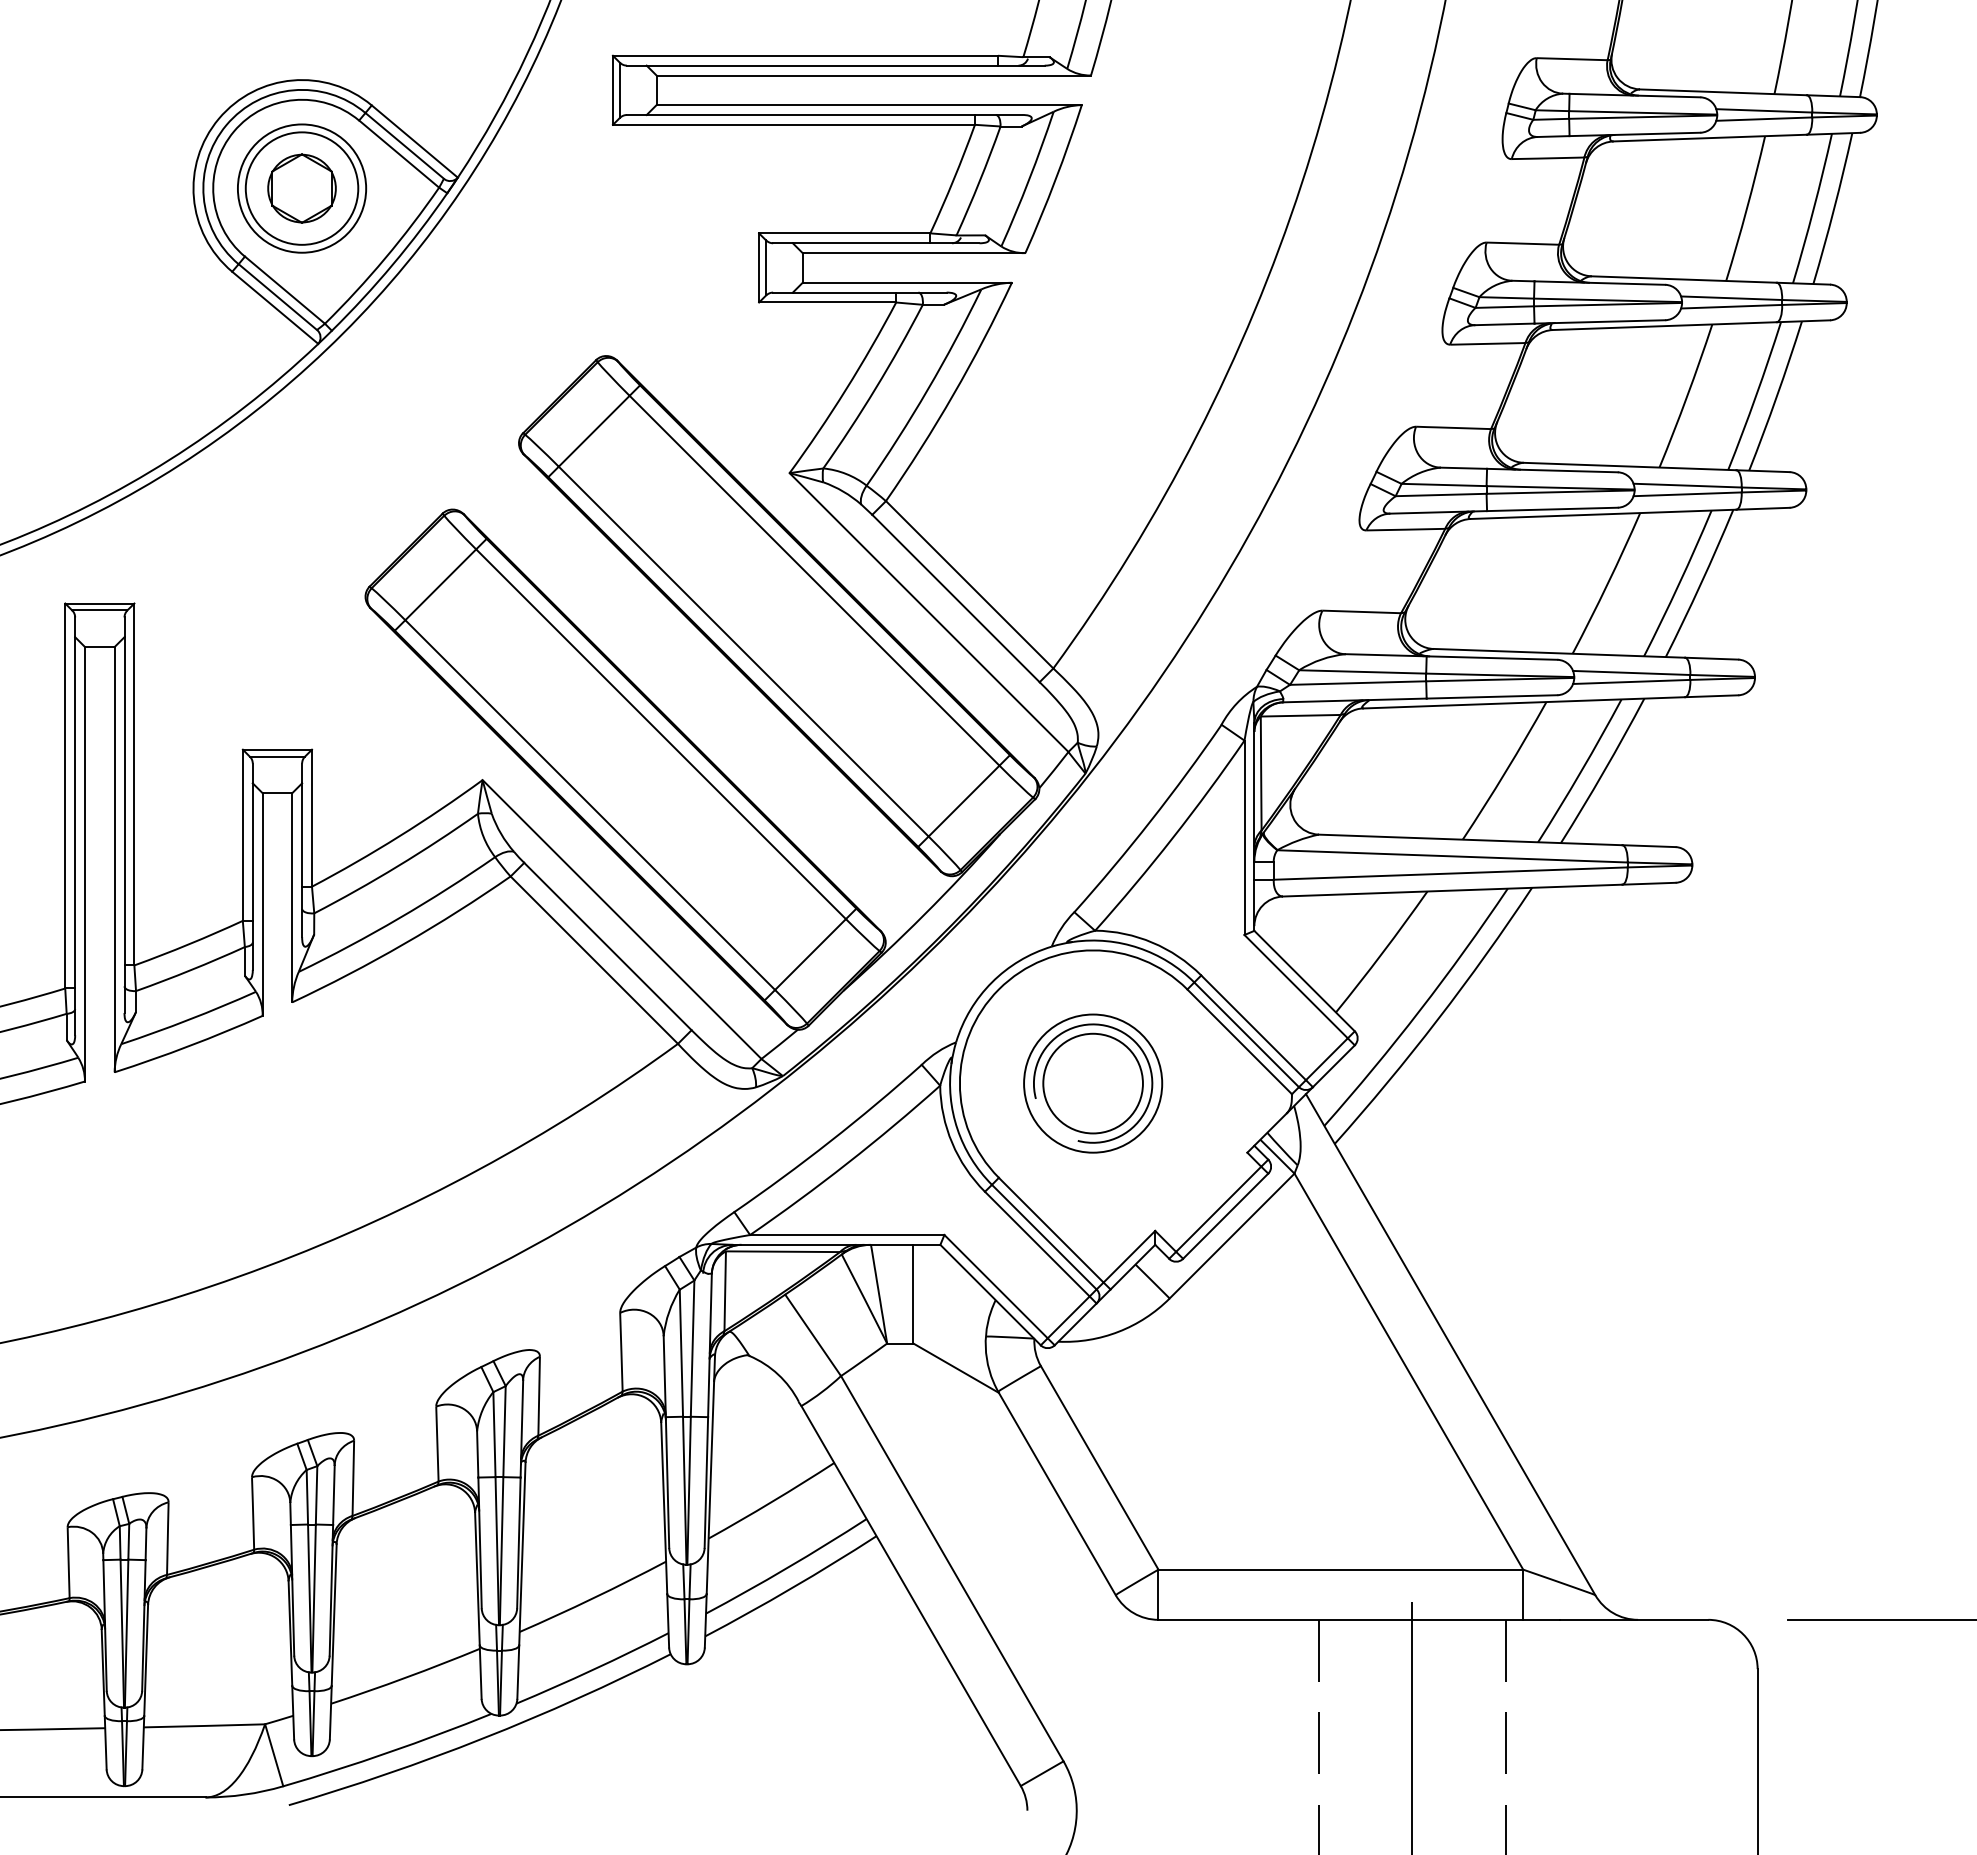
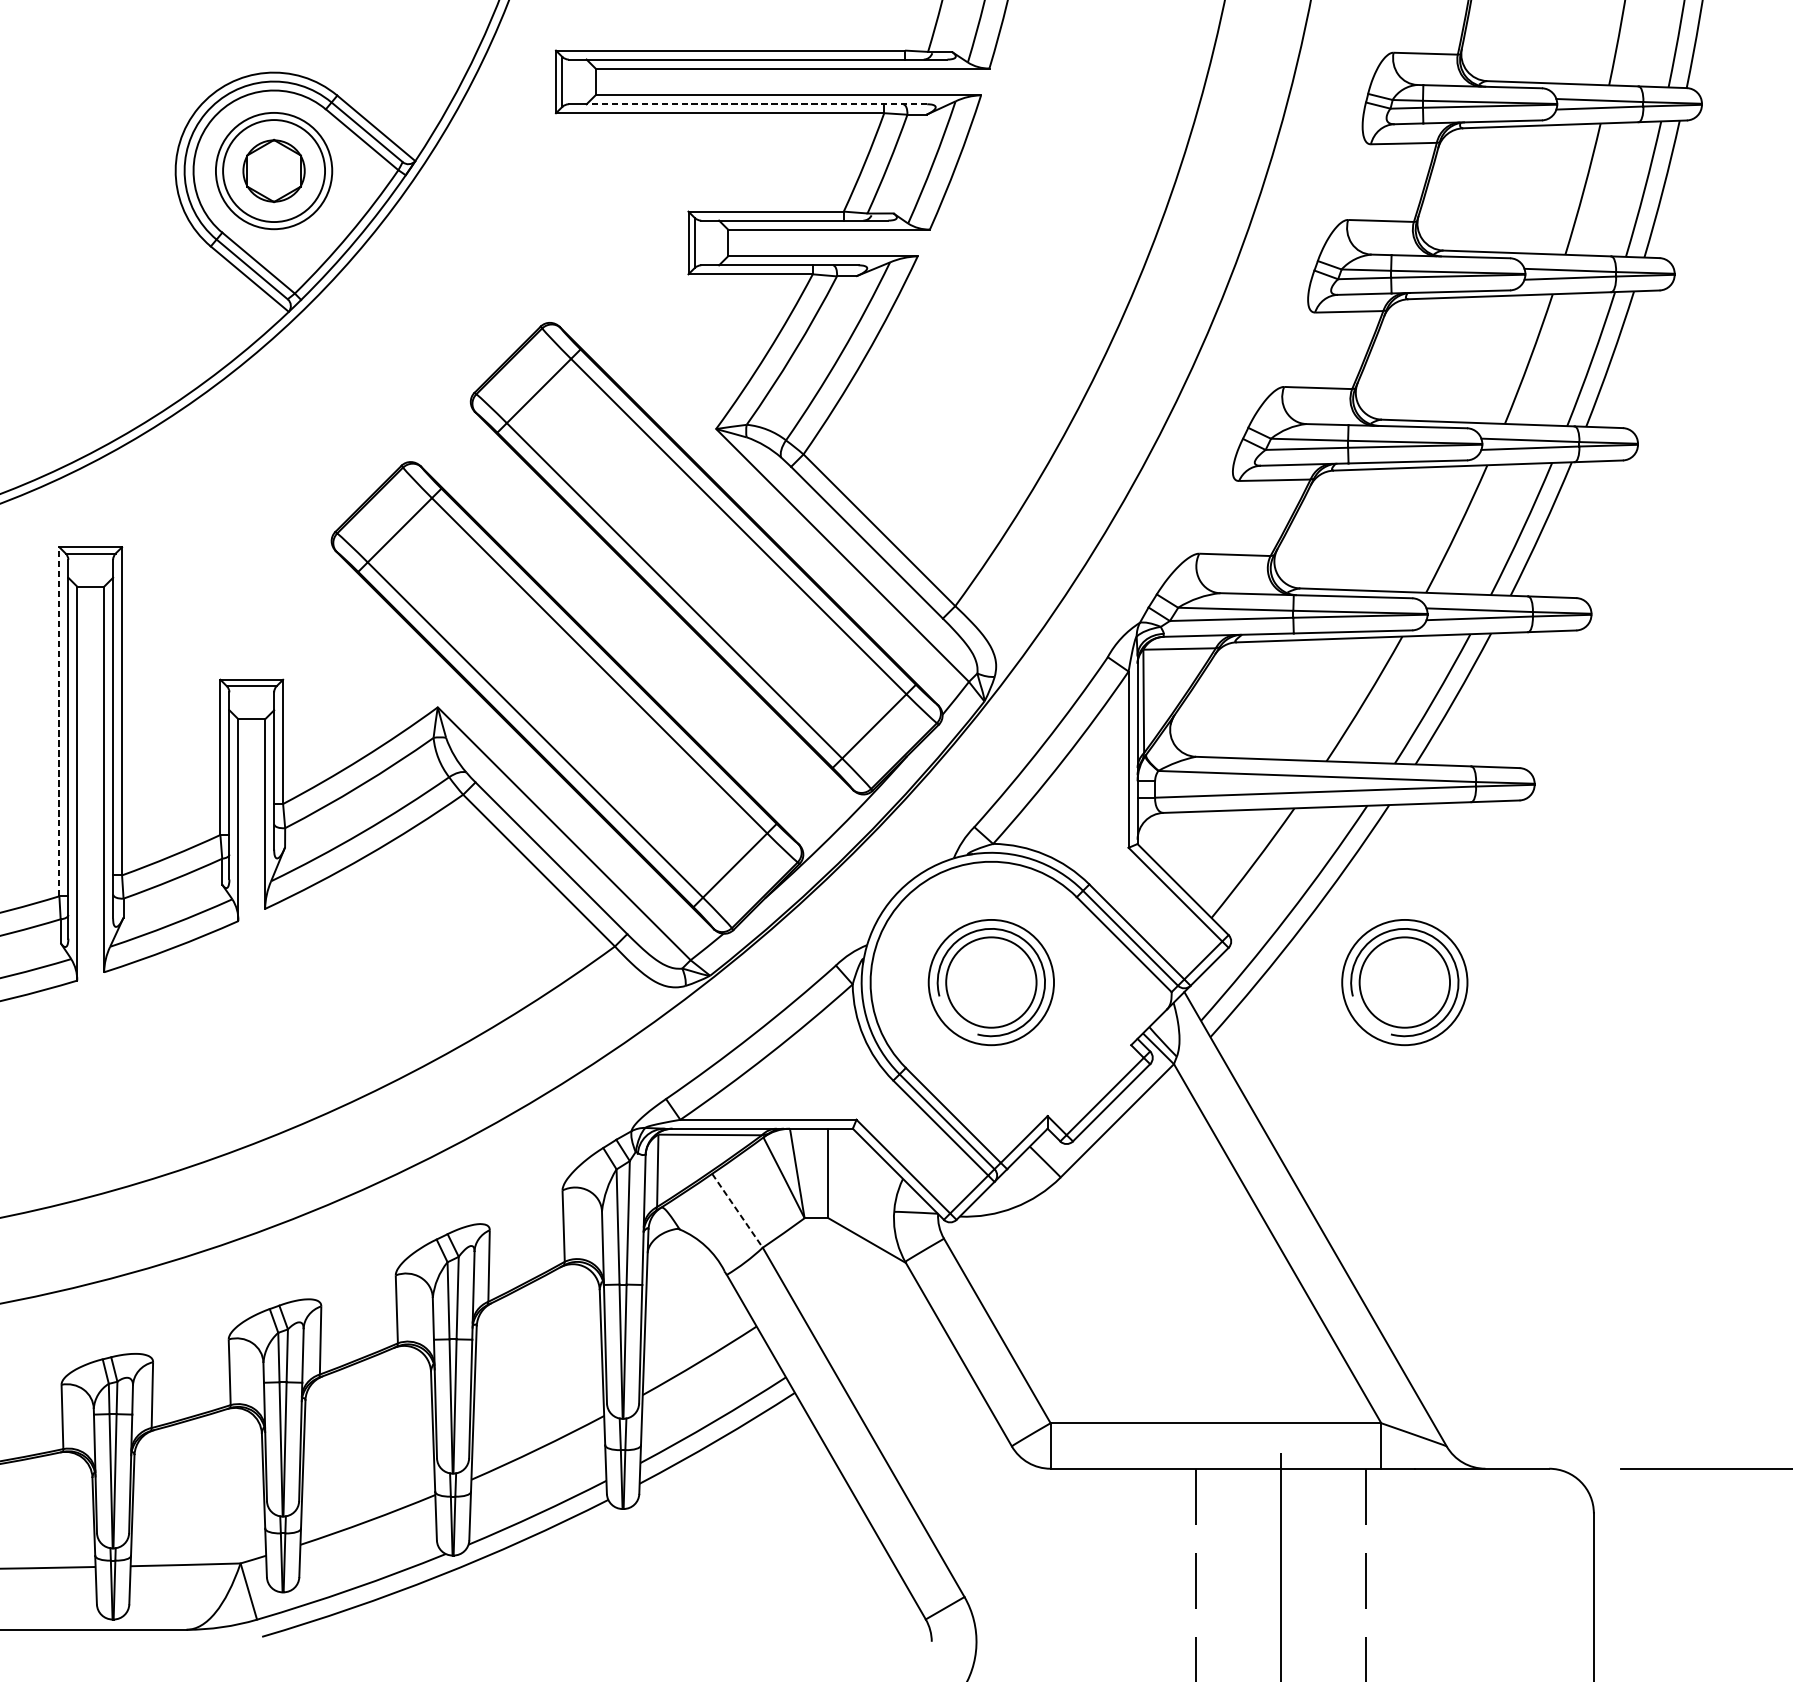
line: (834, 115) -> (756, 104), solid -> dashed
line: (65, 795) -> (59, 721), solid -> dashed
part: (1549, 1083) -> (1405, 982), added
line: (813, 1335) -> (737, 1210), solid -> dashed

